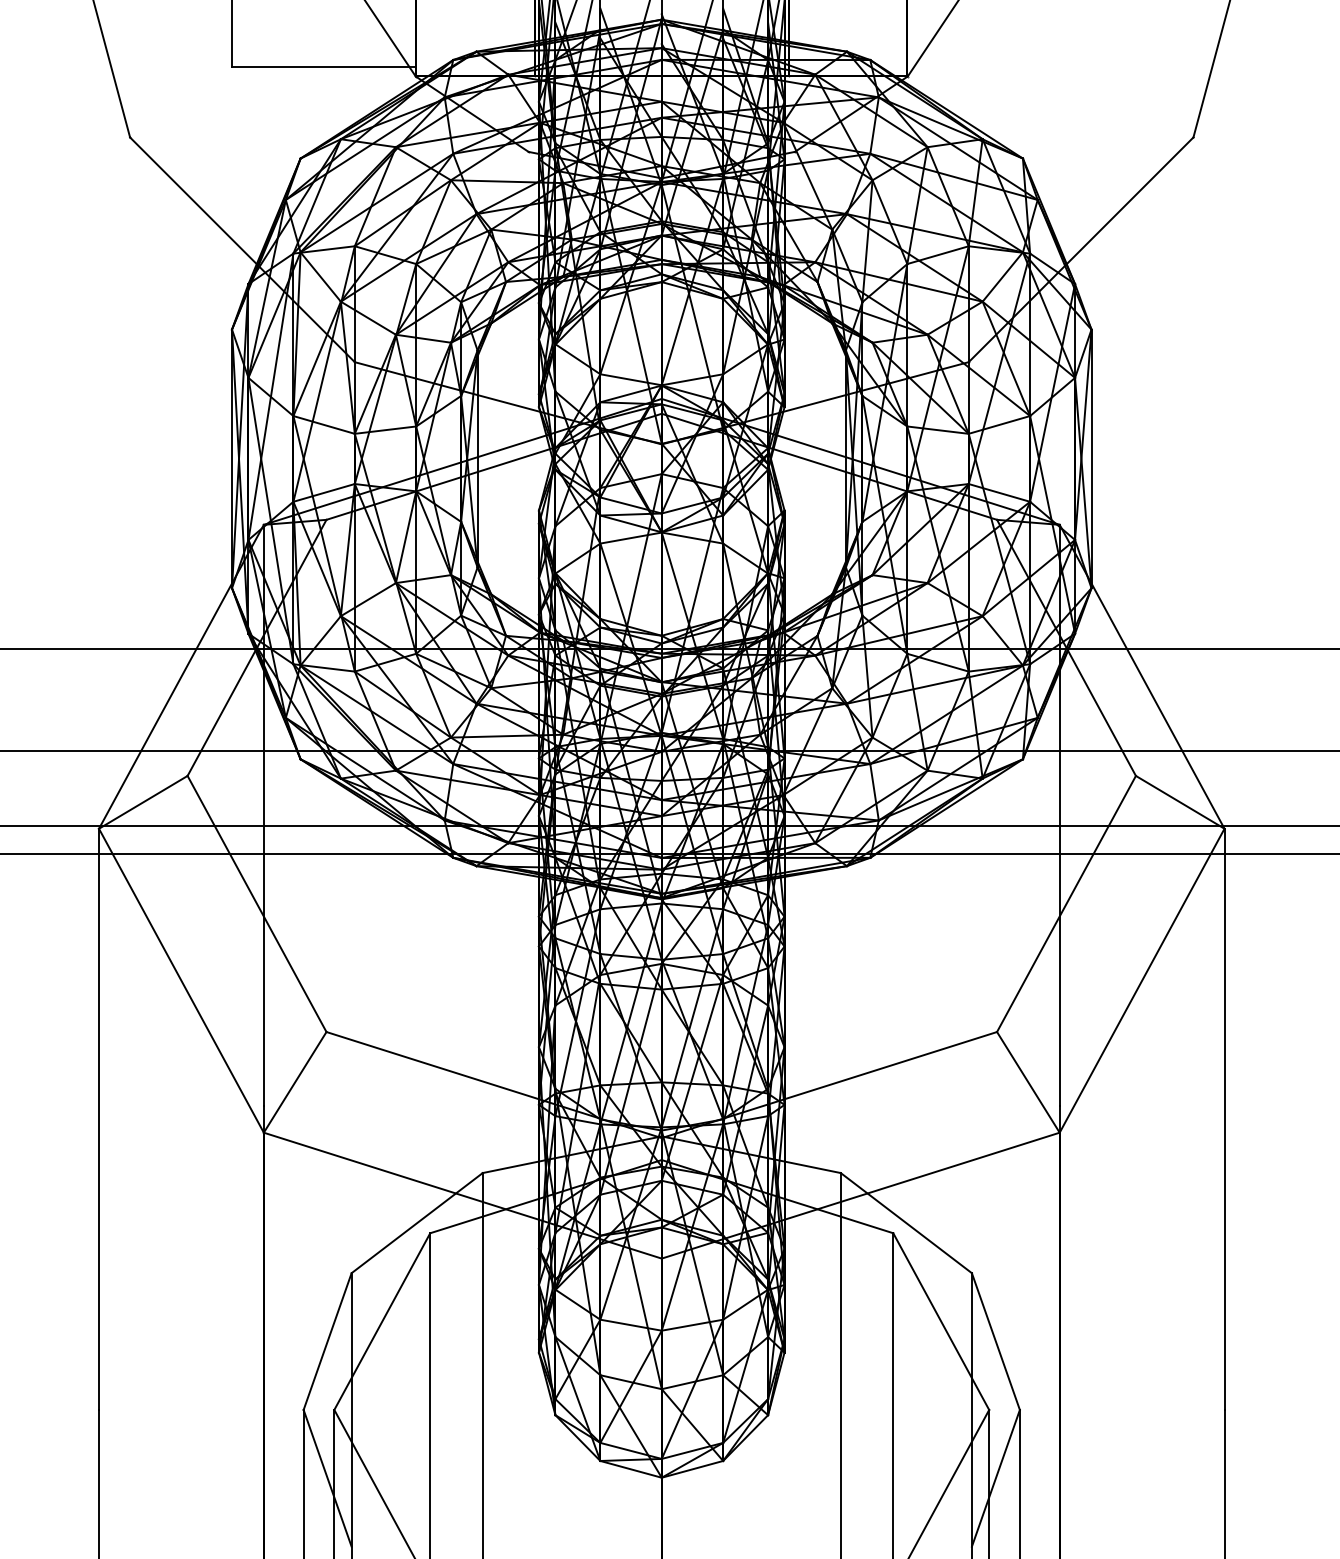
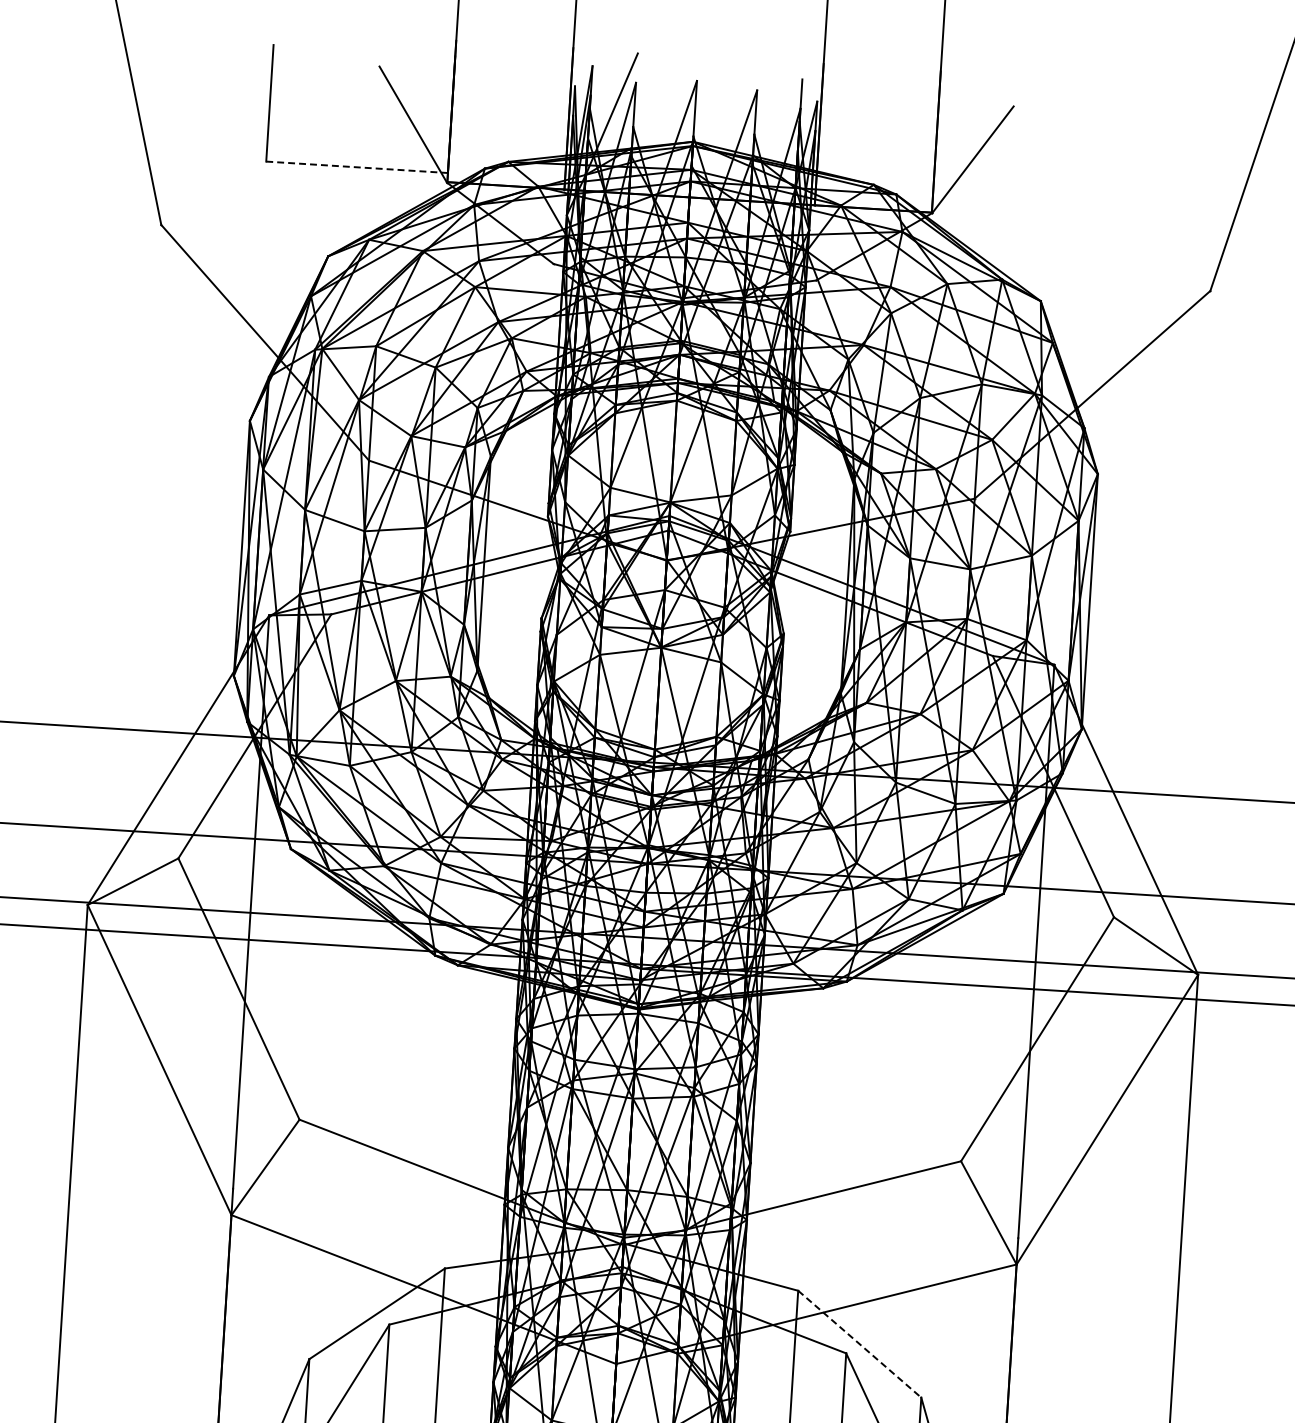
line: (324, 66) -> (357, 167), solid -> dashed
line: (906, 1223) -> (859, 1344), solid -> dashed

